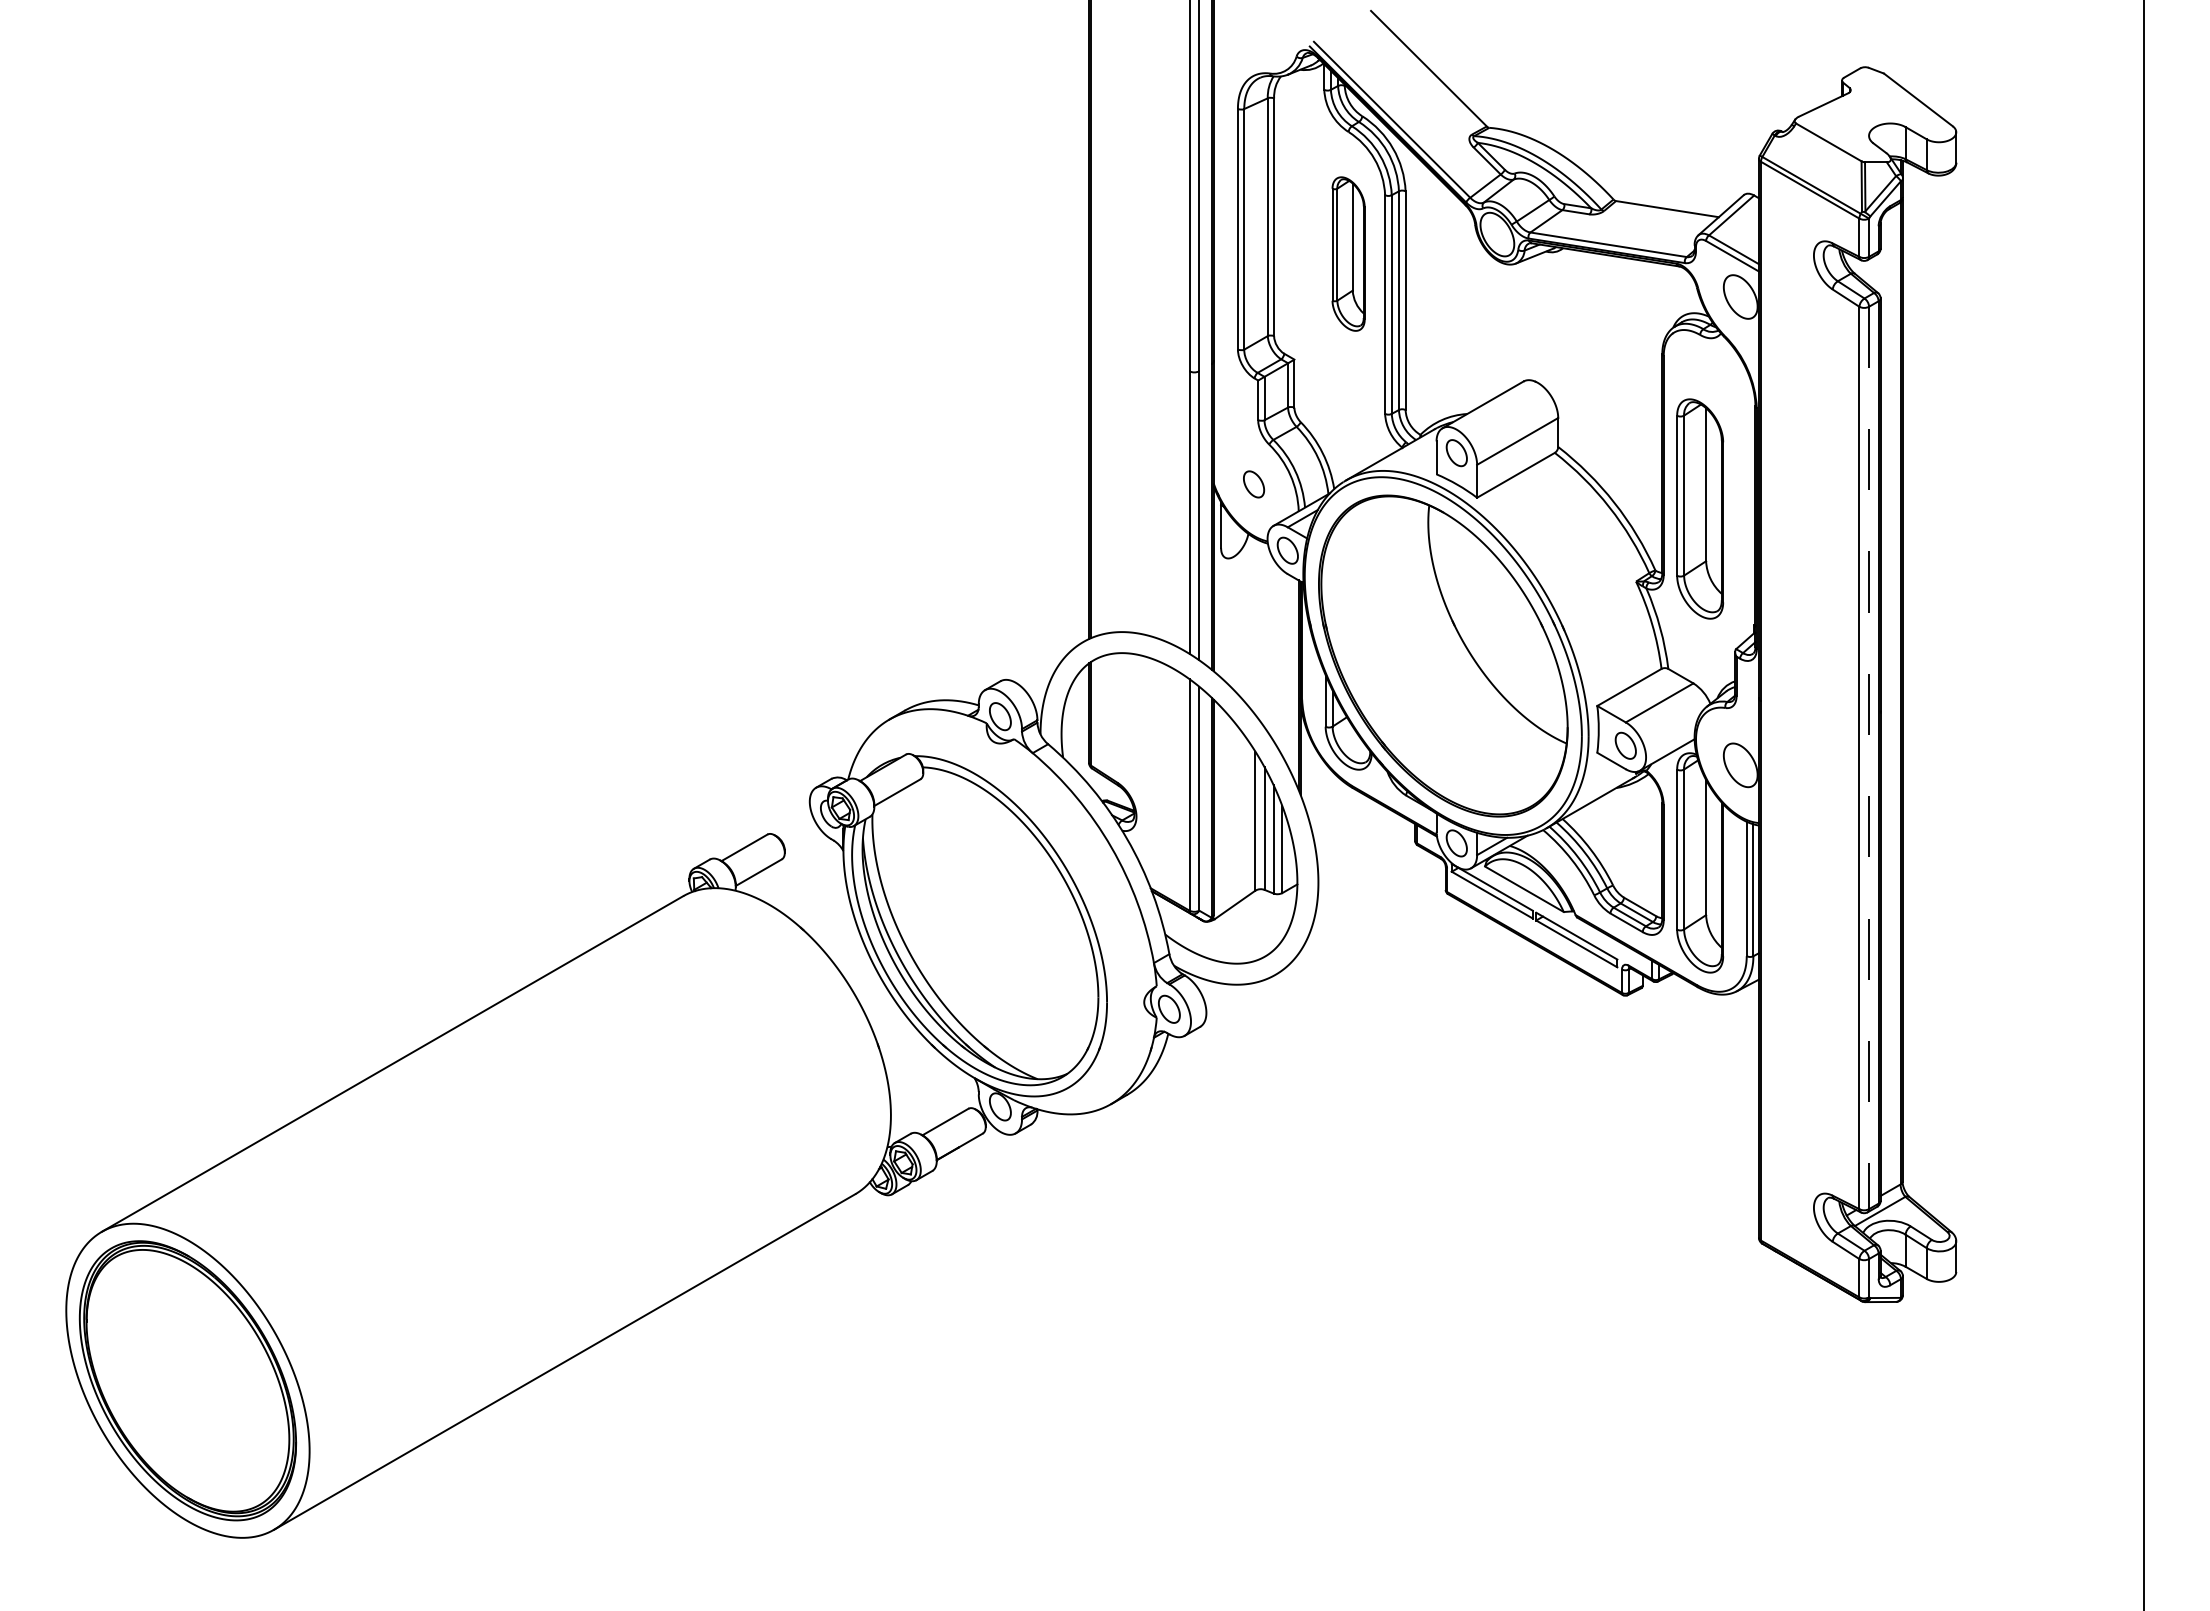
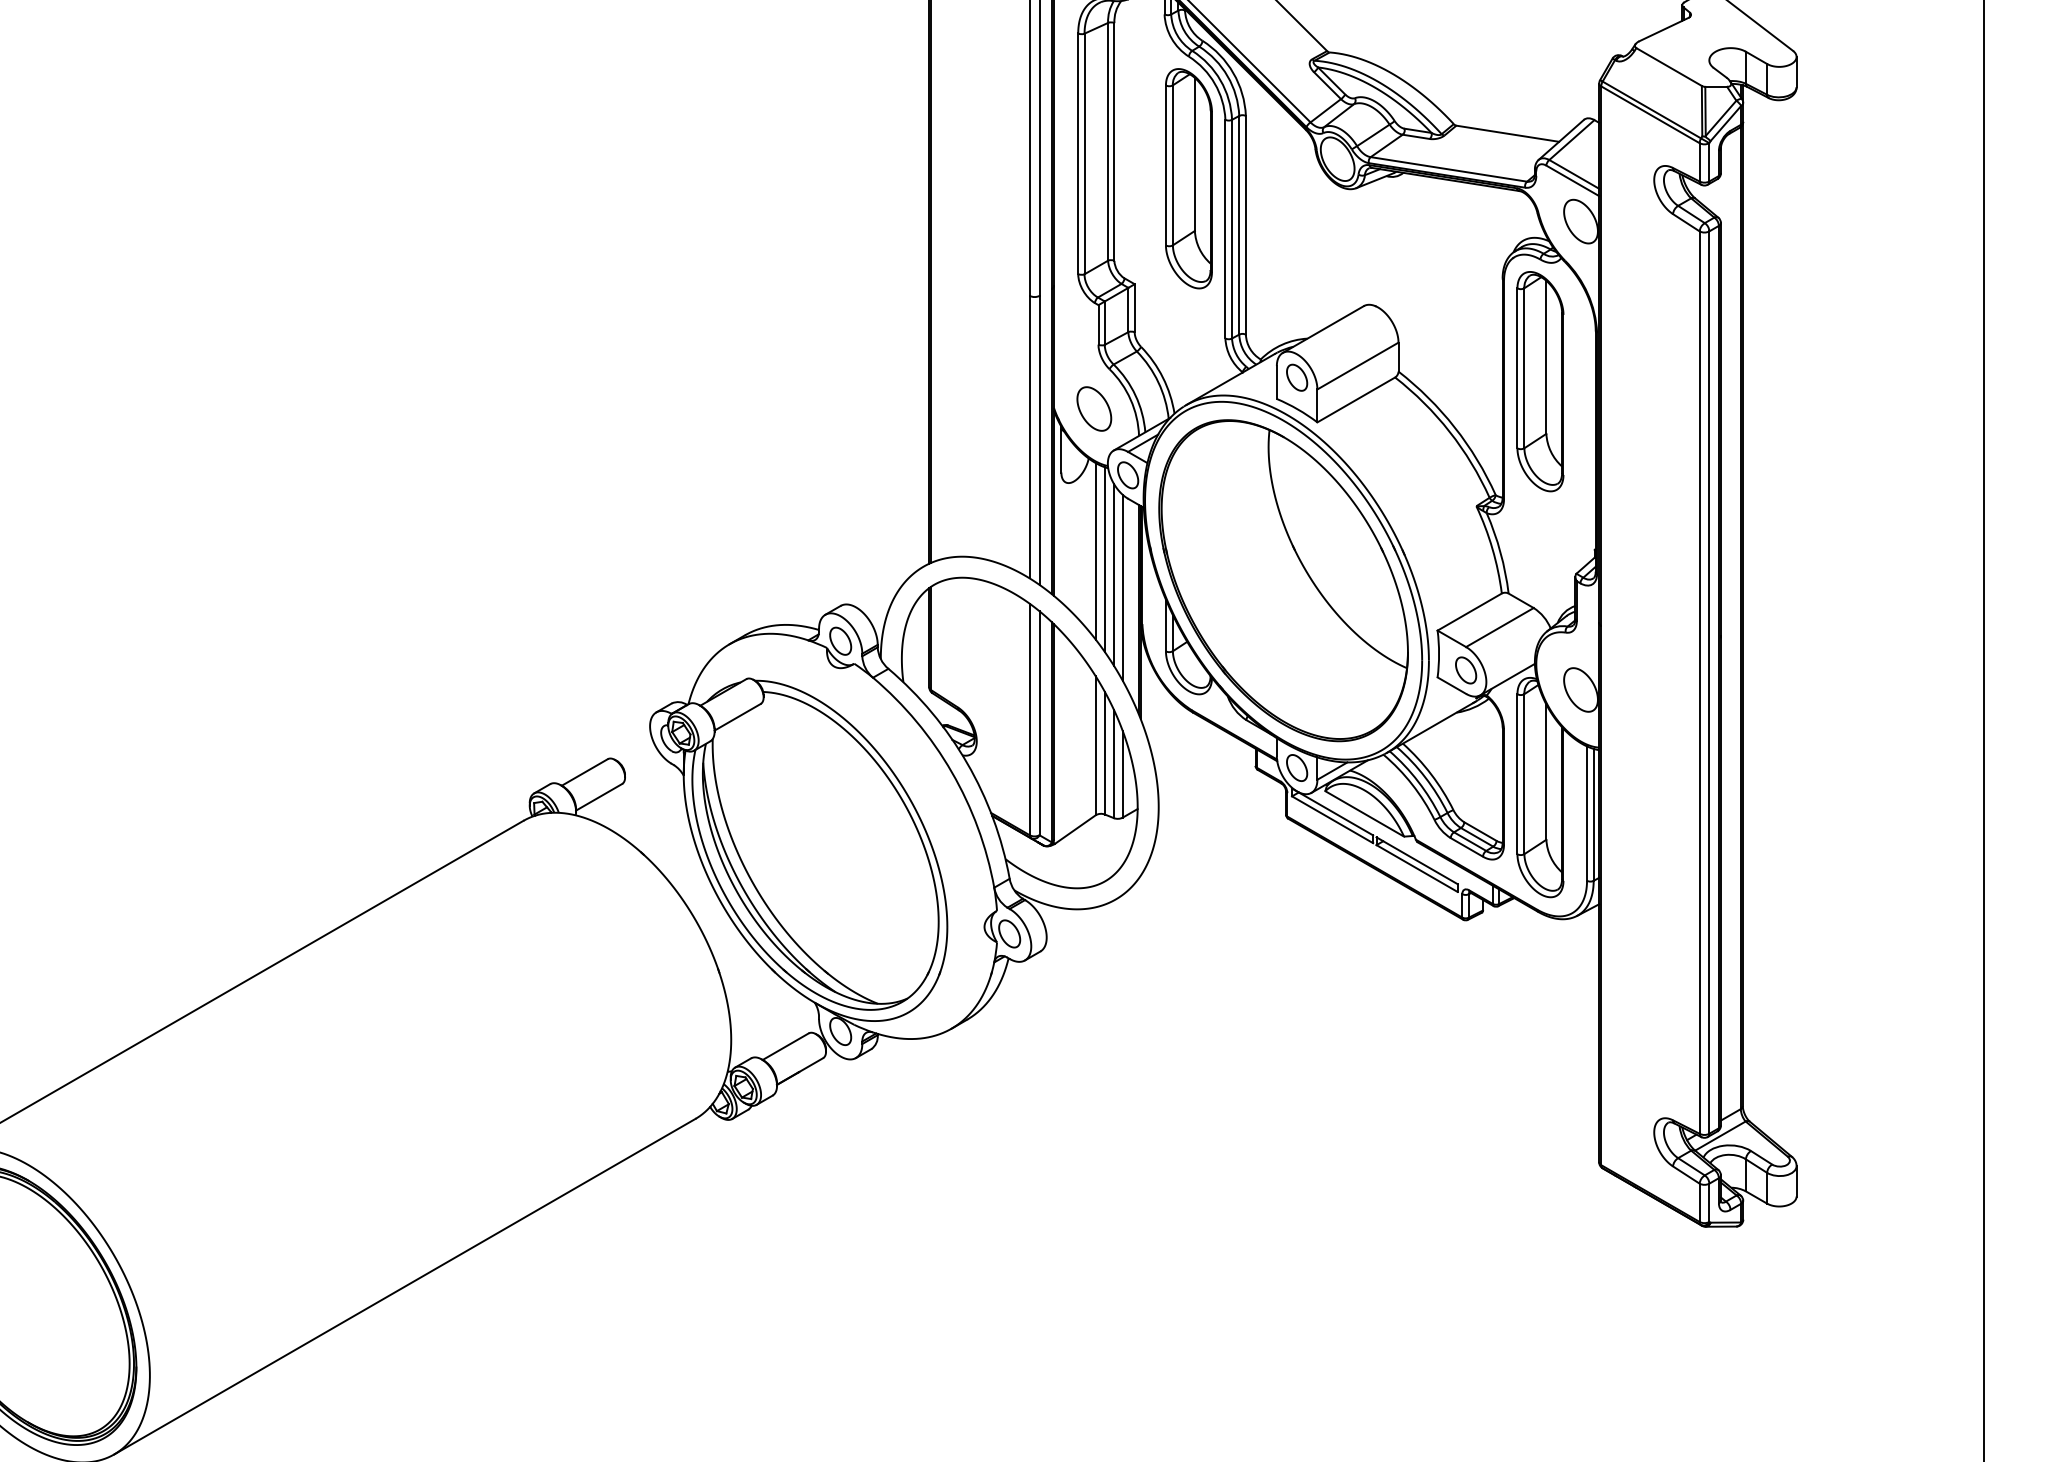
part: (1348, 253) -> (1188, 178), size x1.43
part: (1253, 484) -> (1093, 409), size x1.67
part: (1700, 508) -> (1540, 381), moved
line: (1255, 626) -> (1095, 551), added
line: (1264, 634) -> (1104, 559), added
line: (1273, 650) -> (1113, 575), added
line: (1282, 663) -> (1122, 588), added
line: (1869, 758) -> (1709, 683), dashed -> solid

